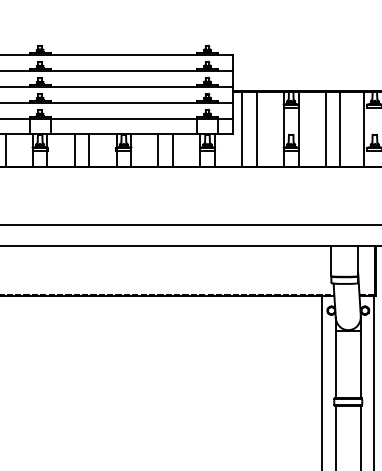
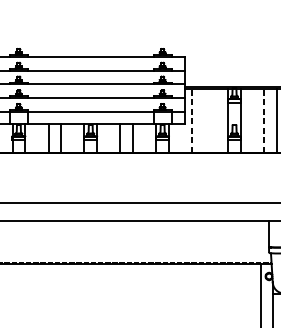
line: (242, 128) -> (192, 119), solid -> dashed
line: (325, 128) -> (263, 119), solid -> dashed
line: (256, 129) -> (204, 120), removed

